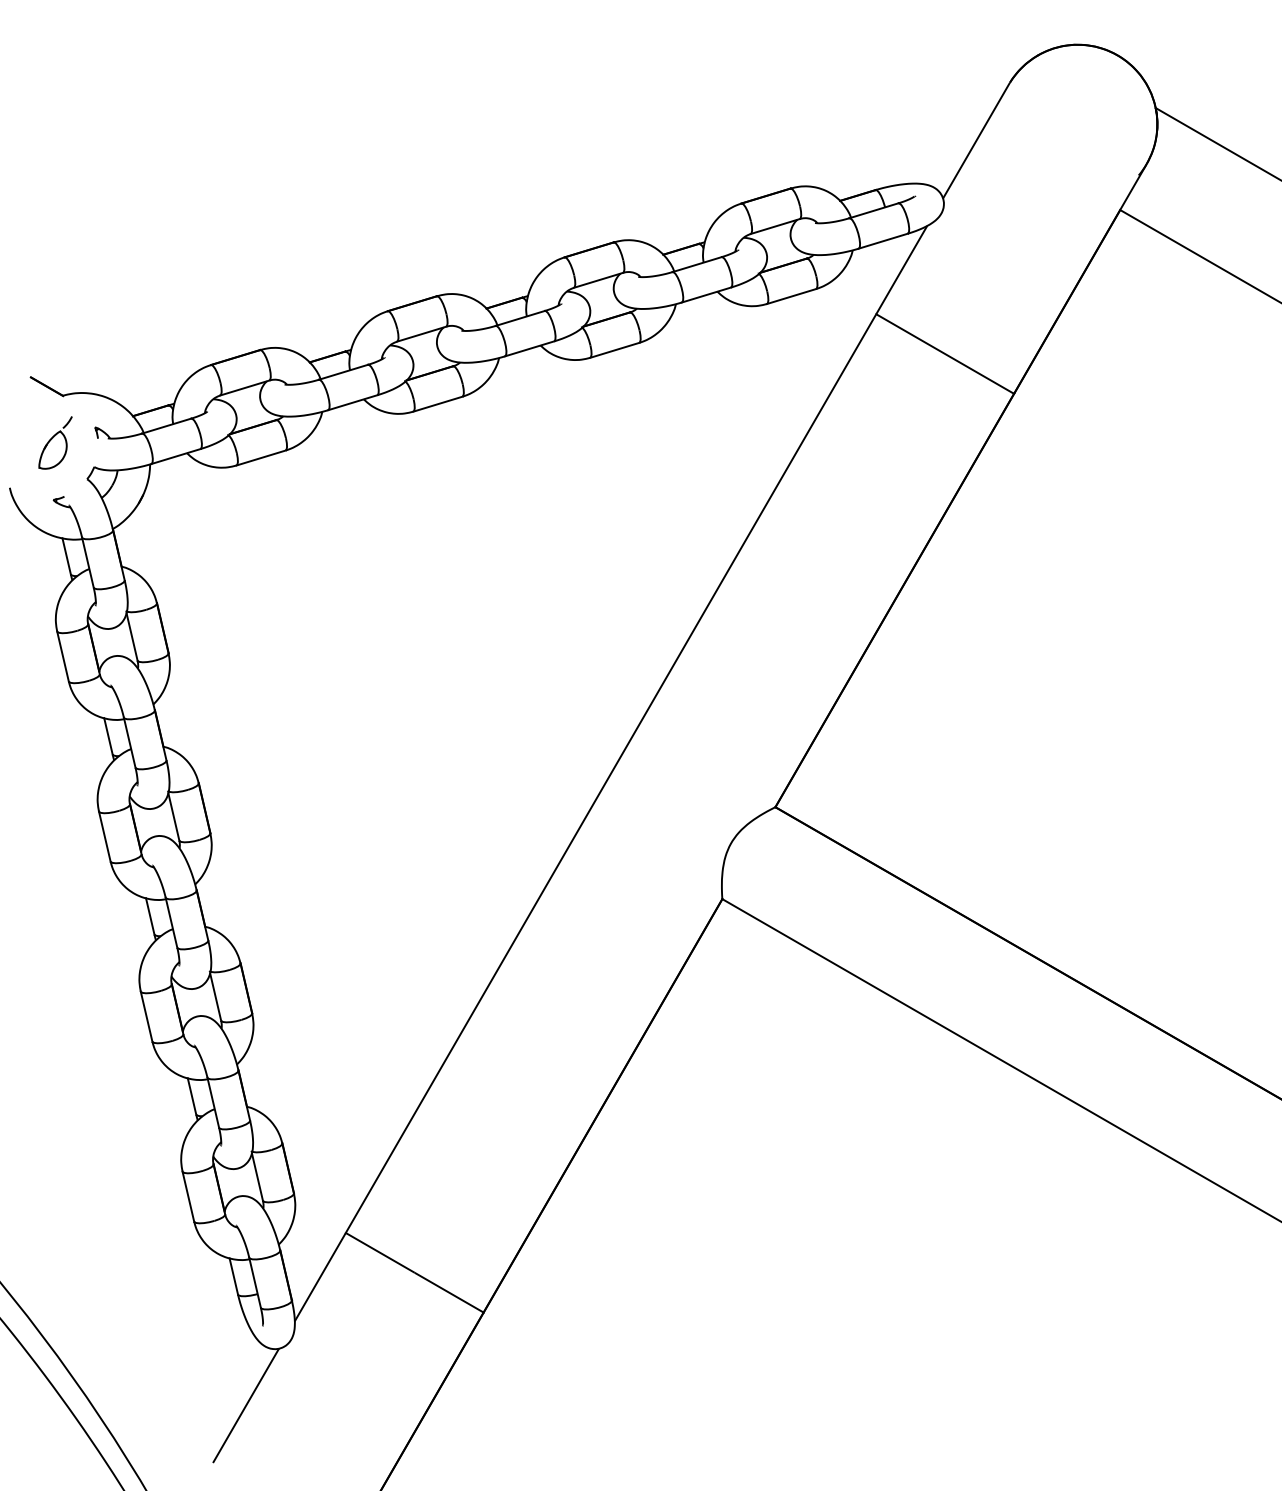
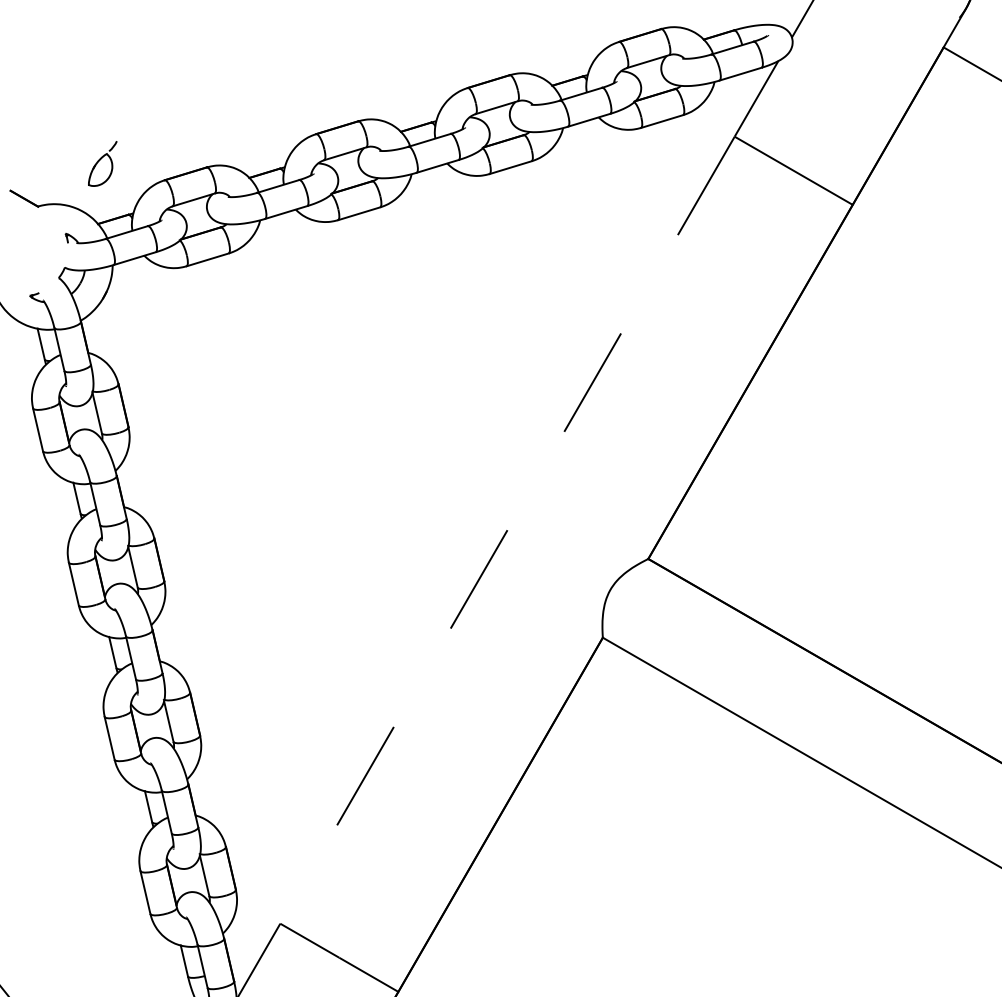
part: (55, 442) -> (102, 163), moved
line: (610, 774) -> (507, 530), solid -> dashed

